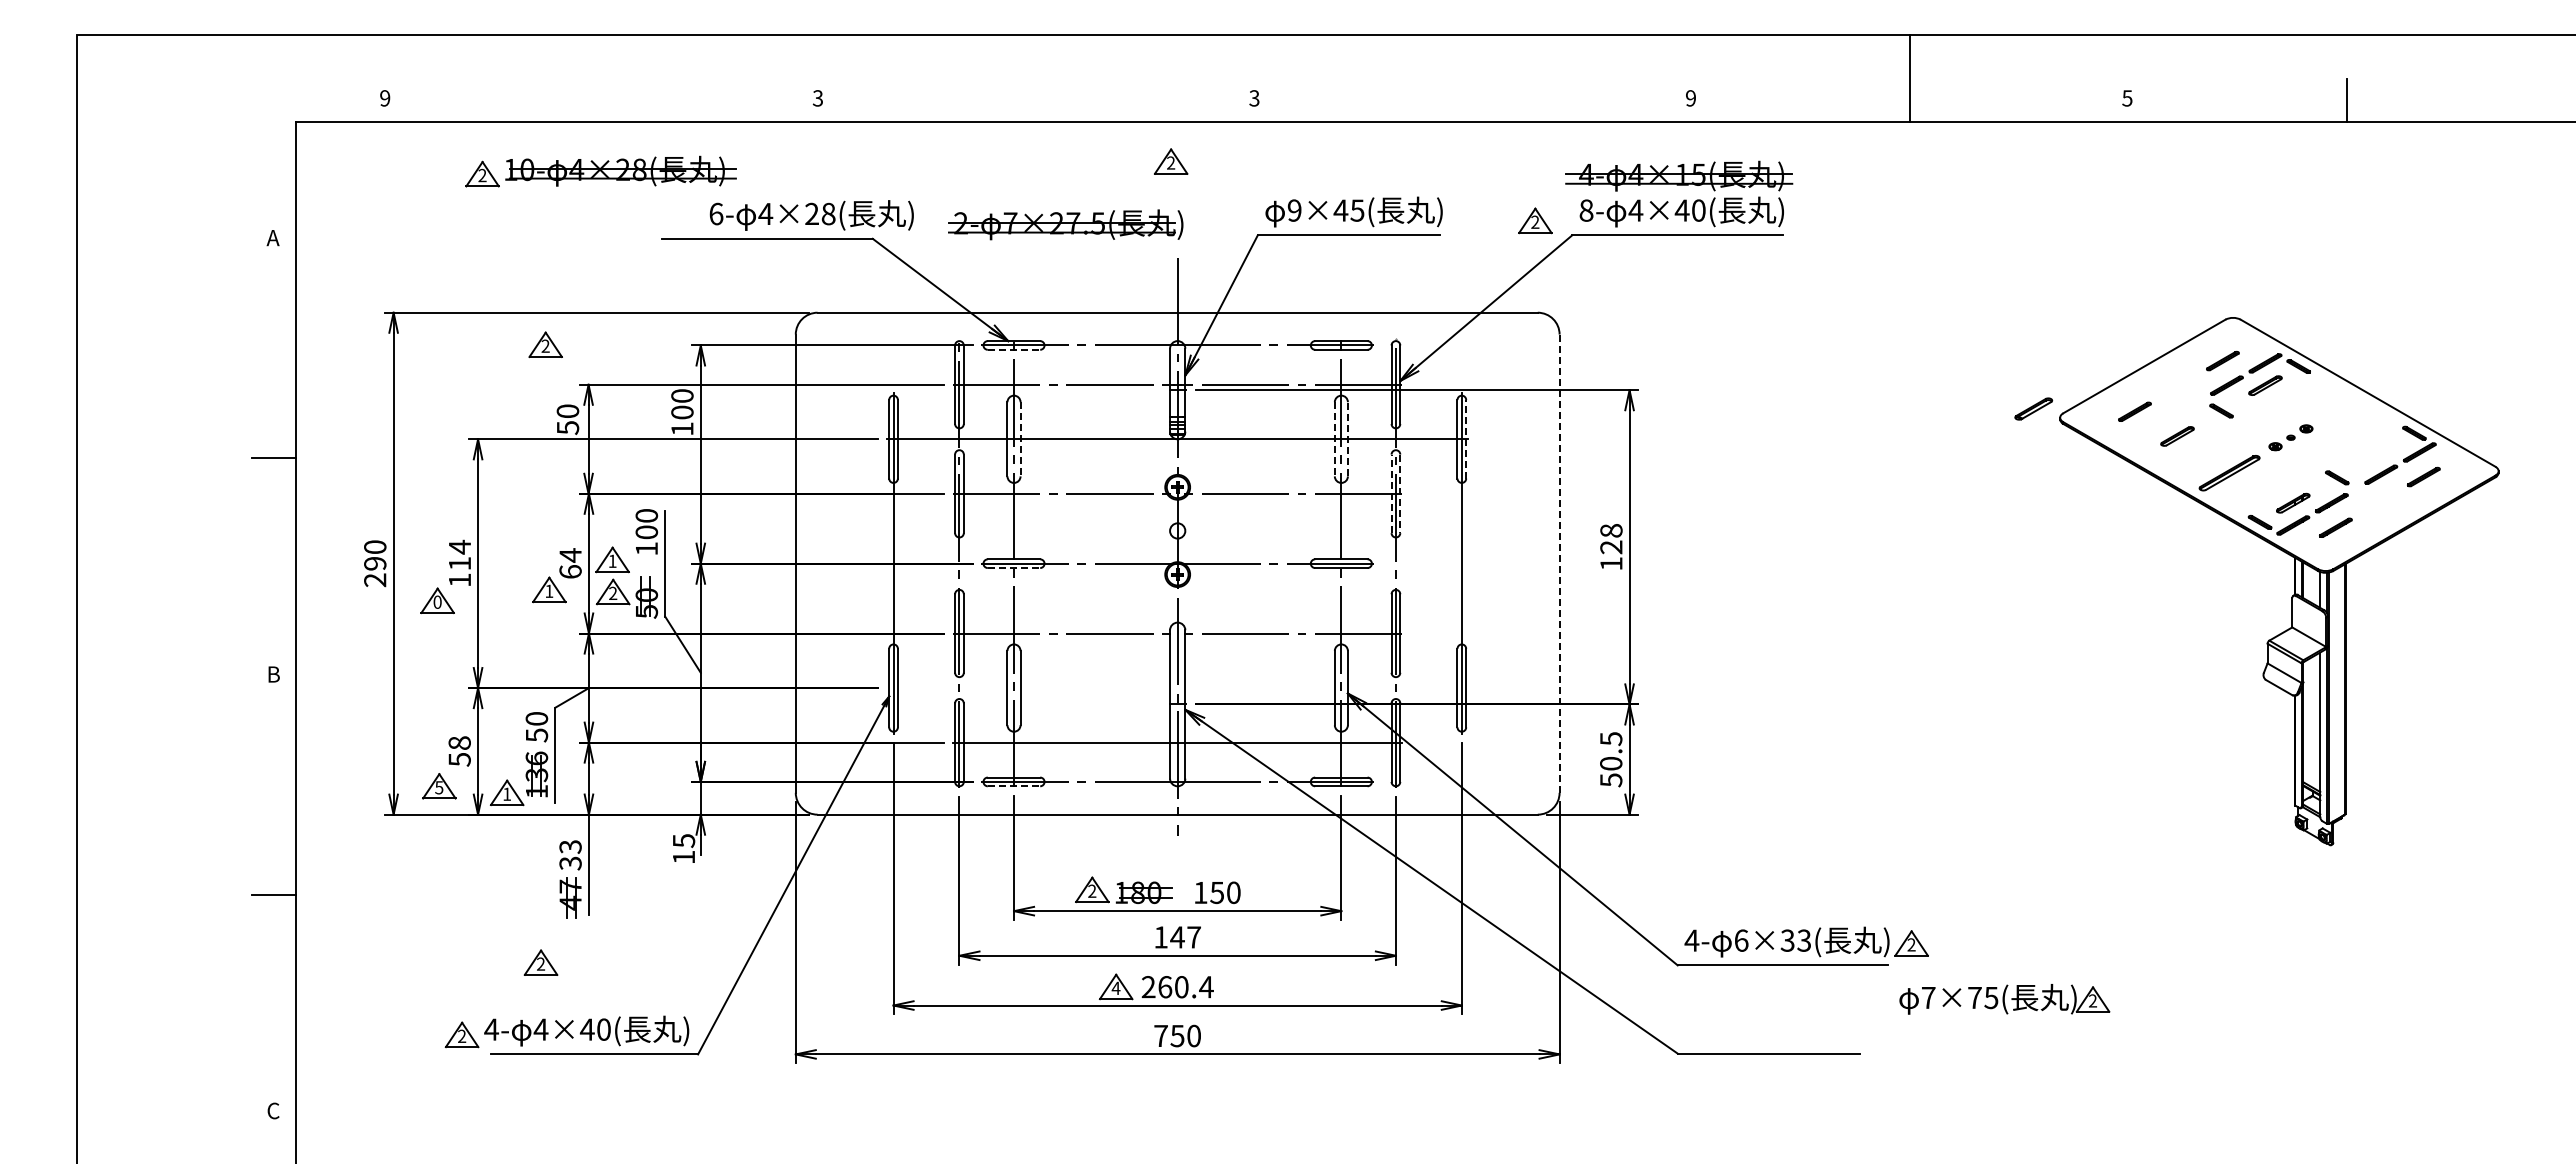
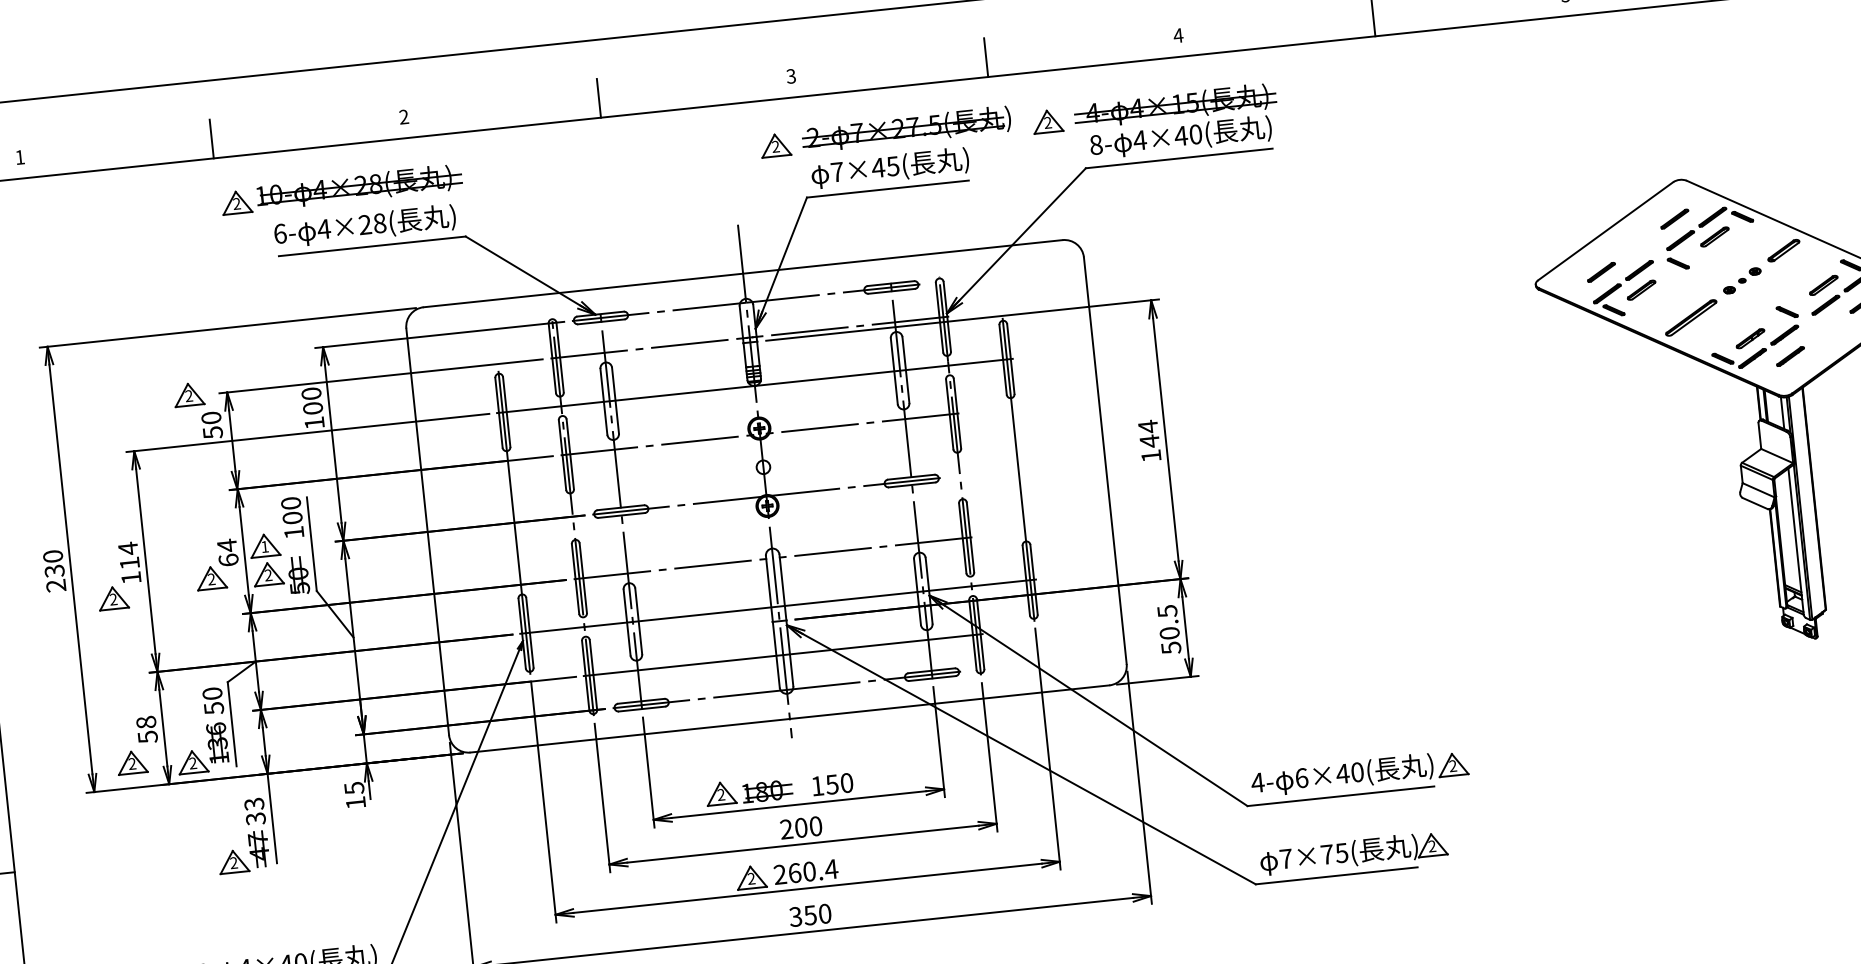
text: (385, 98) -> (20, 157), 9 -> 1
text: (817, 98) -> (403, 117), 3 -> 2
text: (1690, 98) -> (1178, 35), 9 -> 4
line: (601, 100) -> (212, 139), added
line: (1037, 100) -> (598, 98), added
line: (1473, 100) -> (985, 57), added
part: (1171, 161) -> (776, 145), moved
part: (600, 171) -> (341, 189), moved
text: (1294, 210) -> (837, 172), 9×45( -> 7×45(
text: (811, 215) -> (364, 226), moved
part: (1535, 220) -> (1048, 121), moved
part: (1065, 224) -> (906, 128), moved
part: (545, 344) -> (188, 394), moved
line: (1014, 349) -> (601, 321), dashed -> solid
part: (2033, 408) -> (1783, 250), moved
part: (2158, 433) -> (1624, 289), added
line: (1347, 438) -> (905, 369), dashed -> solid
line: (1466, 438) -> (1011, 358), dashed -> solid
line: (1020, 439) -> (615, 400), dashed -> solid
line: (1334, 439) -> (894, 371), dashed -> solid
part: (2381, 452) -> (1824, 285), added
line: (1391, 493) -> (949, 414), dashed -> solid
line: (1400, 494) -> (957, 414), dashed -> solid
text: (1611, 538) -> (1148, 433), 128 -> 144
text: (375, 563) -> (54, 570), 290 -> 230
line: (1559, 564) -> (1105, 461), dashed -> solid
line: (1014, 568) -> (622, 515), dashed -> solid
text: (549, 590) -> (211, 578), 1 -> 2
text: (437, 601) -> (113, 598), 0 -> 2
line: (1177, 688) -> (777, 607), added
line: (1014, 786) -> (642, 709), dashed -> solid
text: (439, 787) -> (132, 763), 5 -> 2
text: (507, 793) -> (193, 762), 1 -> 2
text: (1177, 937) -> (801, 827), 147 -> 200
text: (1795, 940) -> (1349, 772), 6×33( -> 6×40(
part: (540, 962) -> (233, 861), moved
text: (1115, 987) -> (750, 878), 4 -> 2
part: (2004, 999) -> (1353, 853), moved
text: (1160, 1035) -> (795, 916), 750 -> 350

